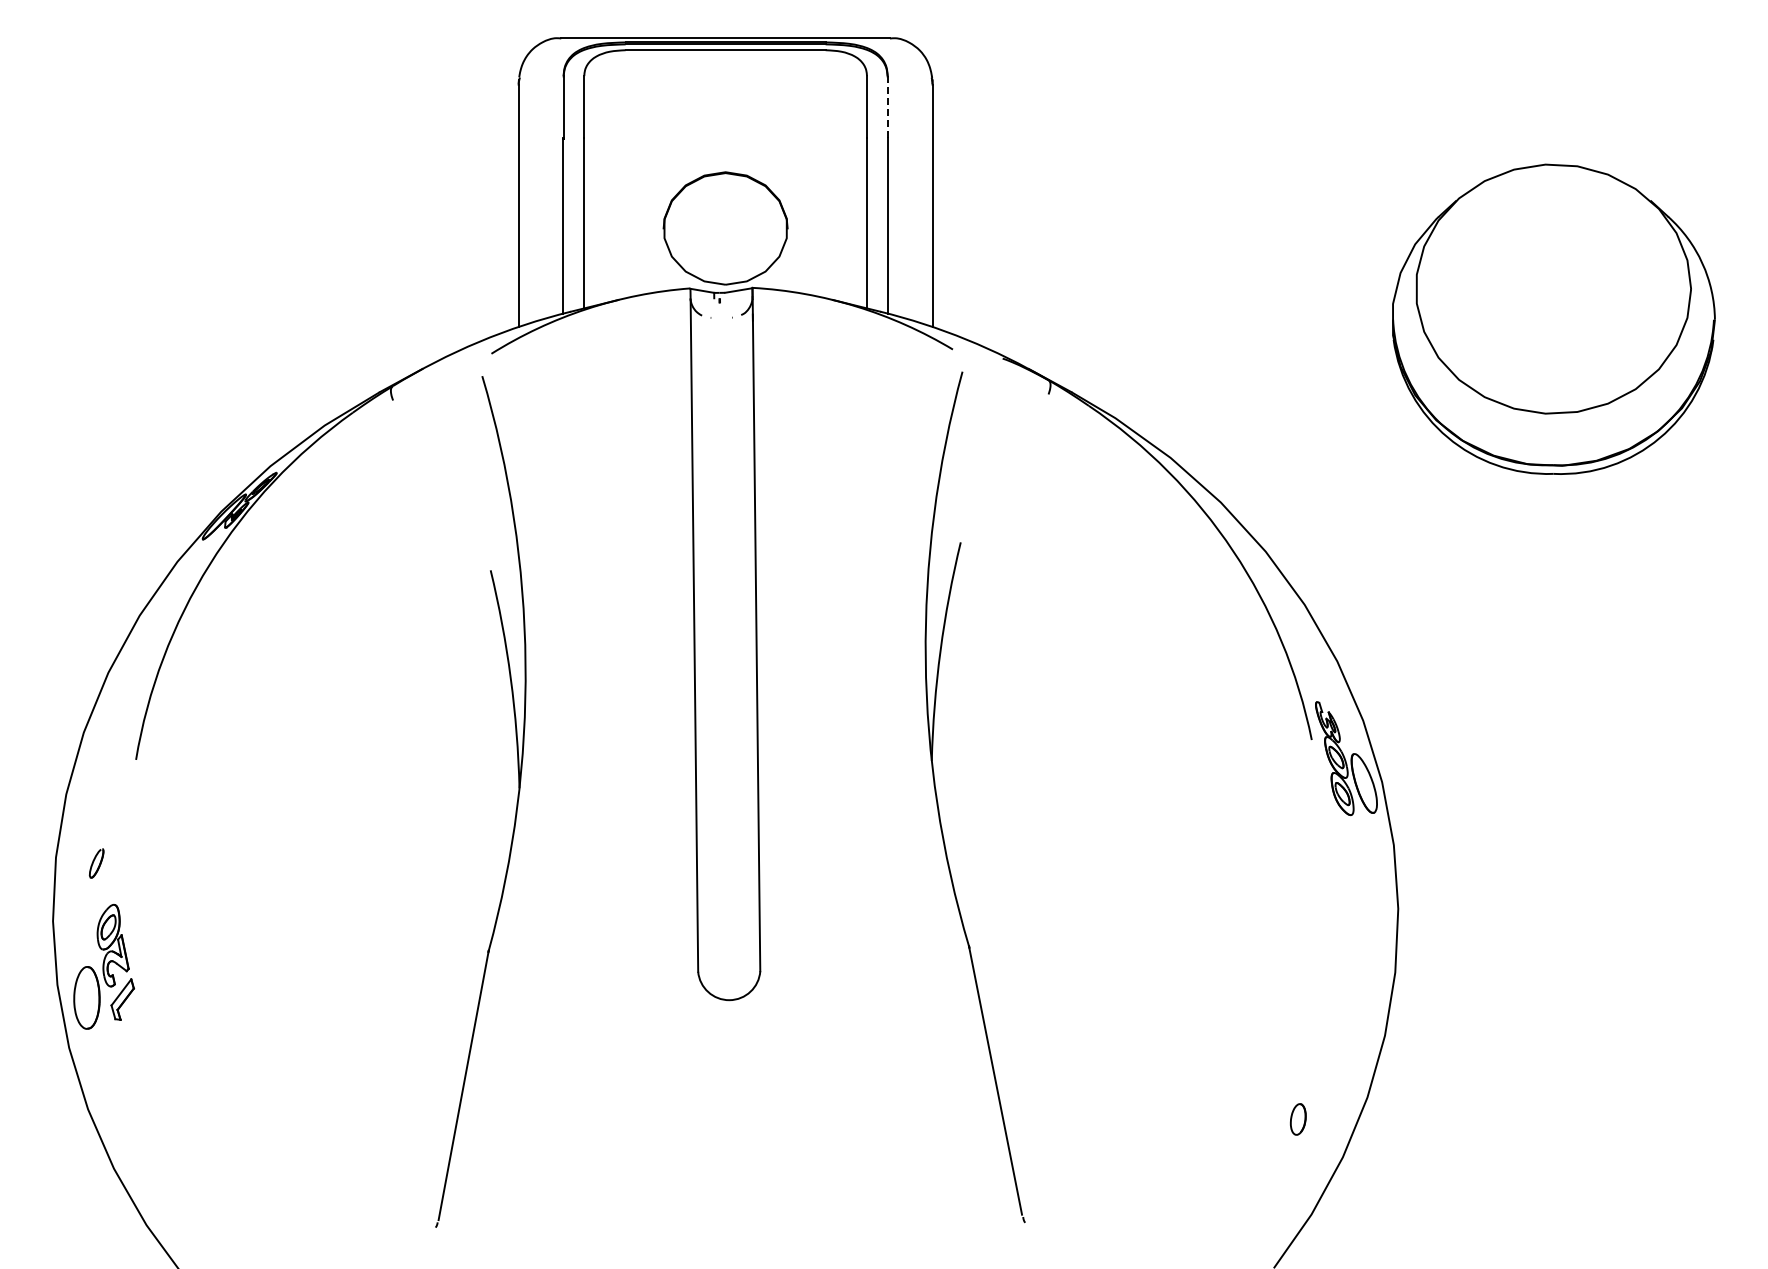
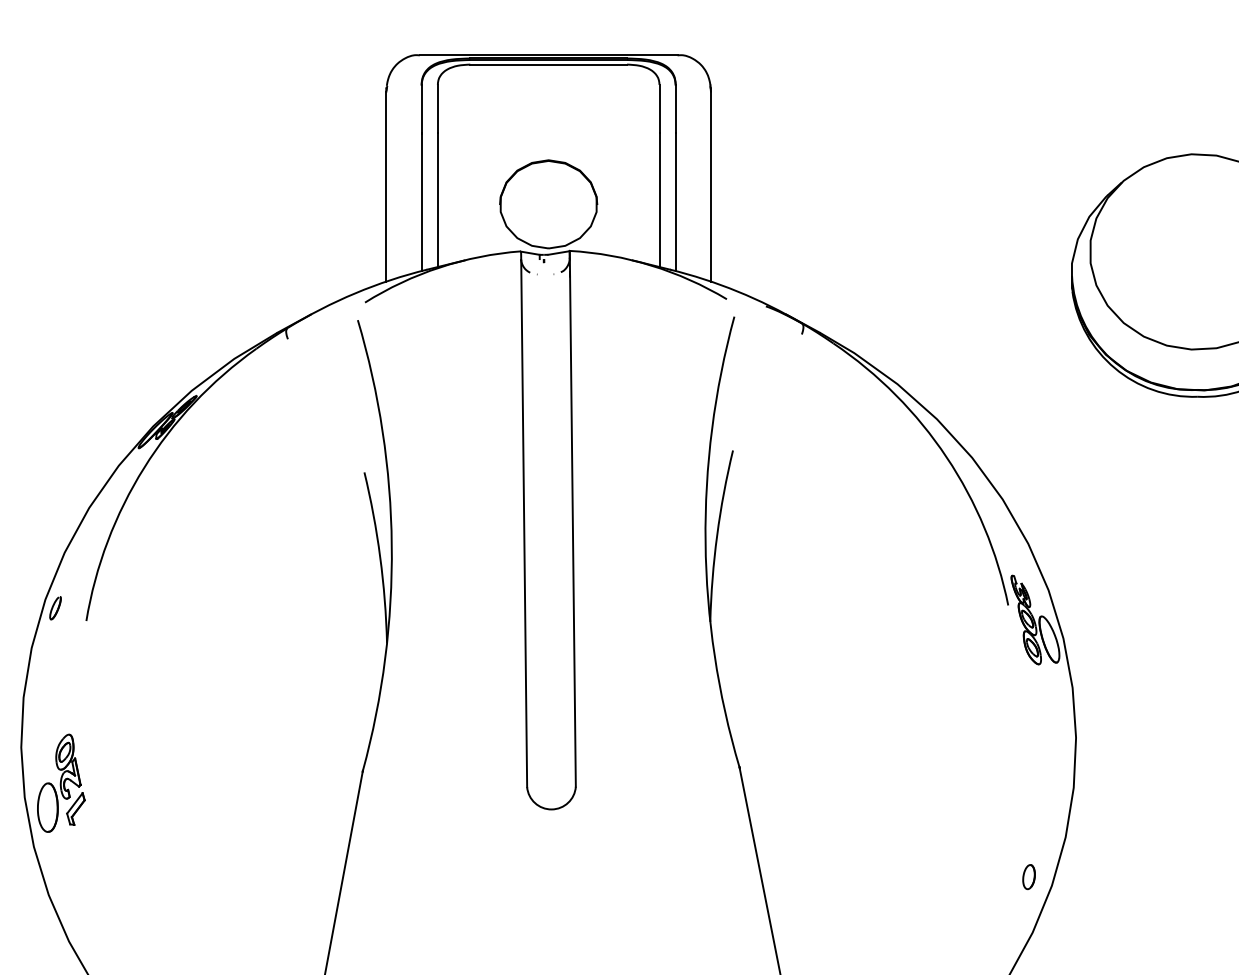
line: (887, 107) -> (675, 109), dashed -> solid
part: (96, 863) -> (55, 608), moved
part: (1298, 1119) -> (1029, 877), moved

